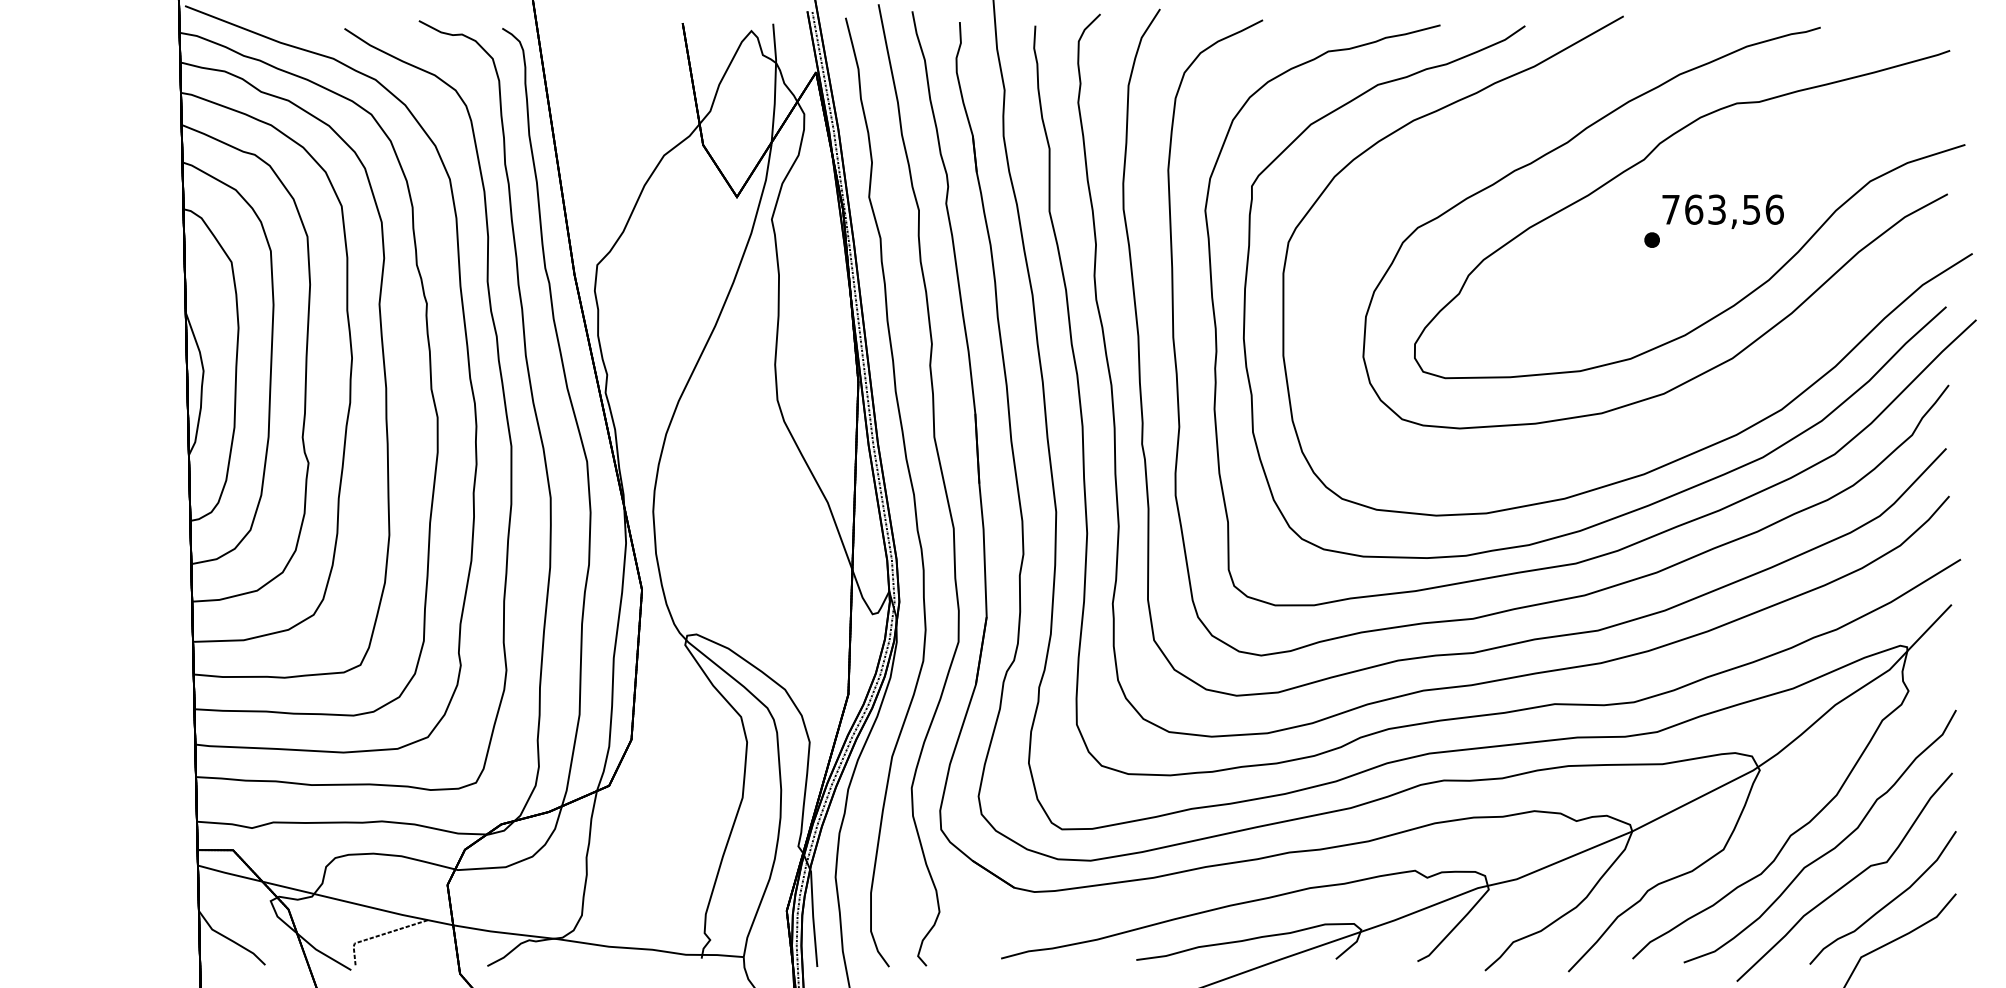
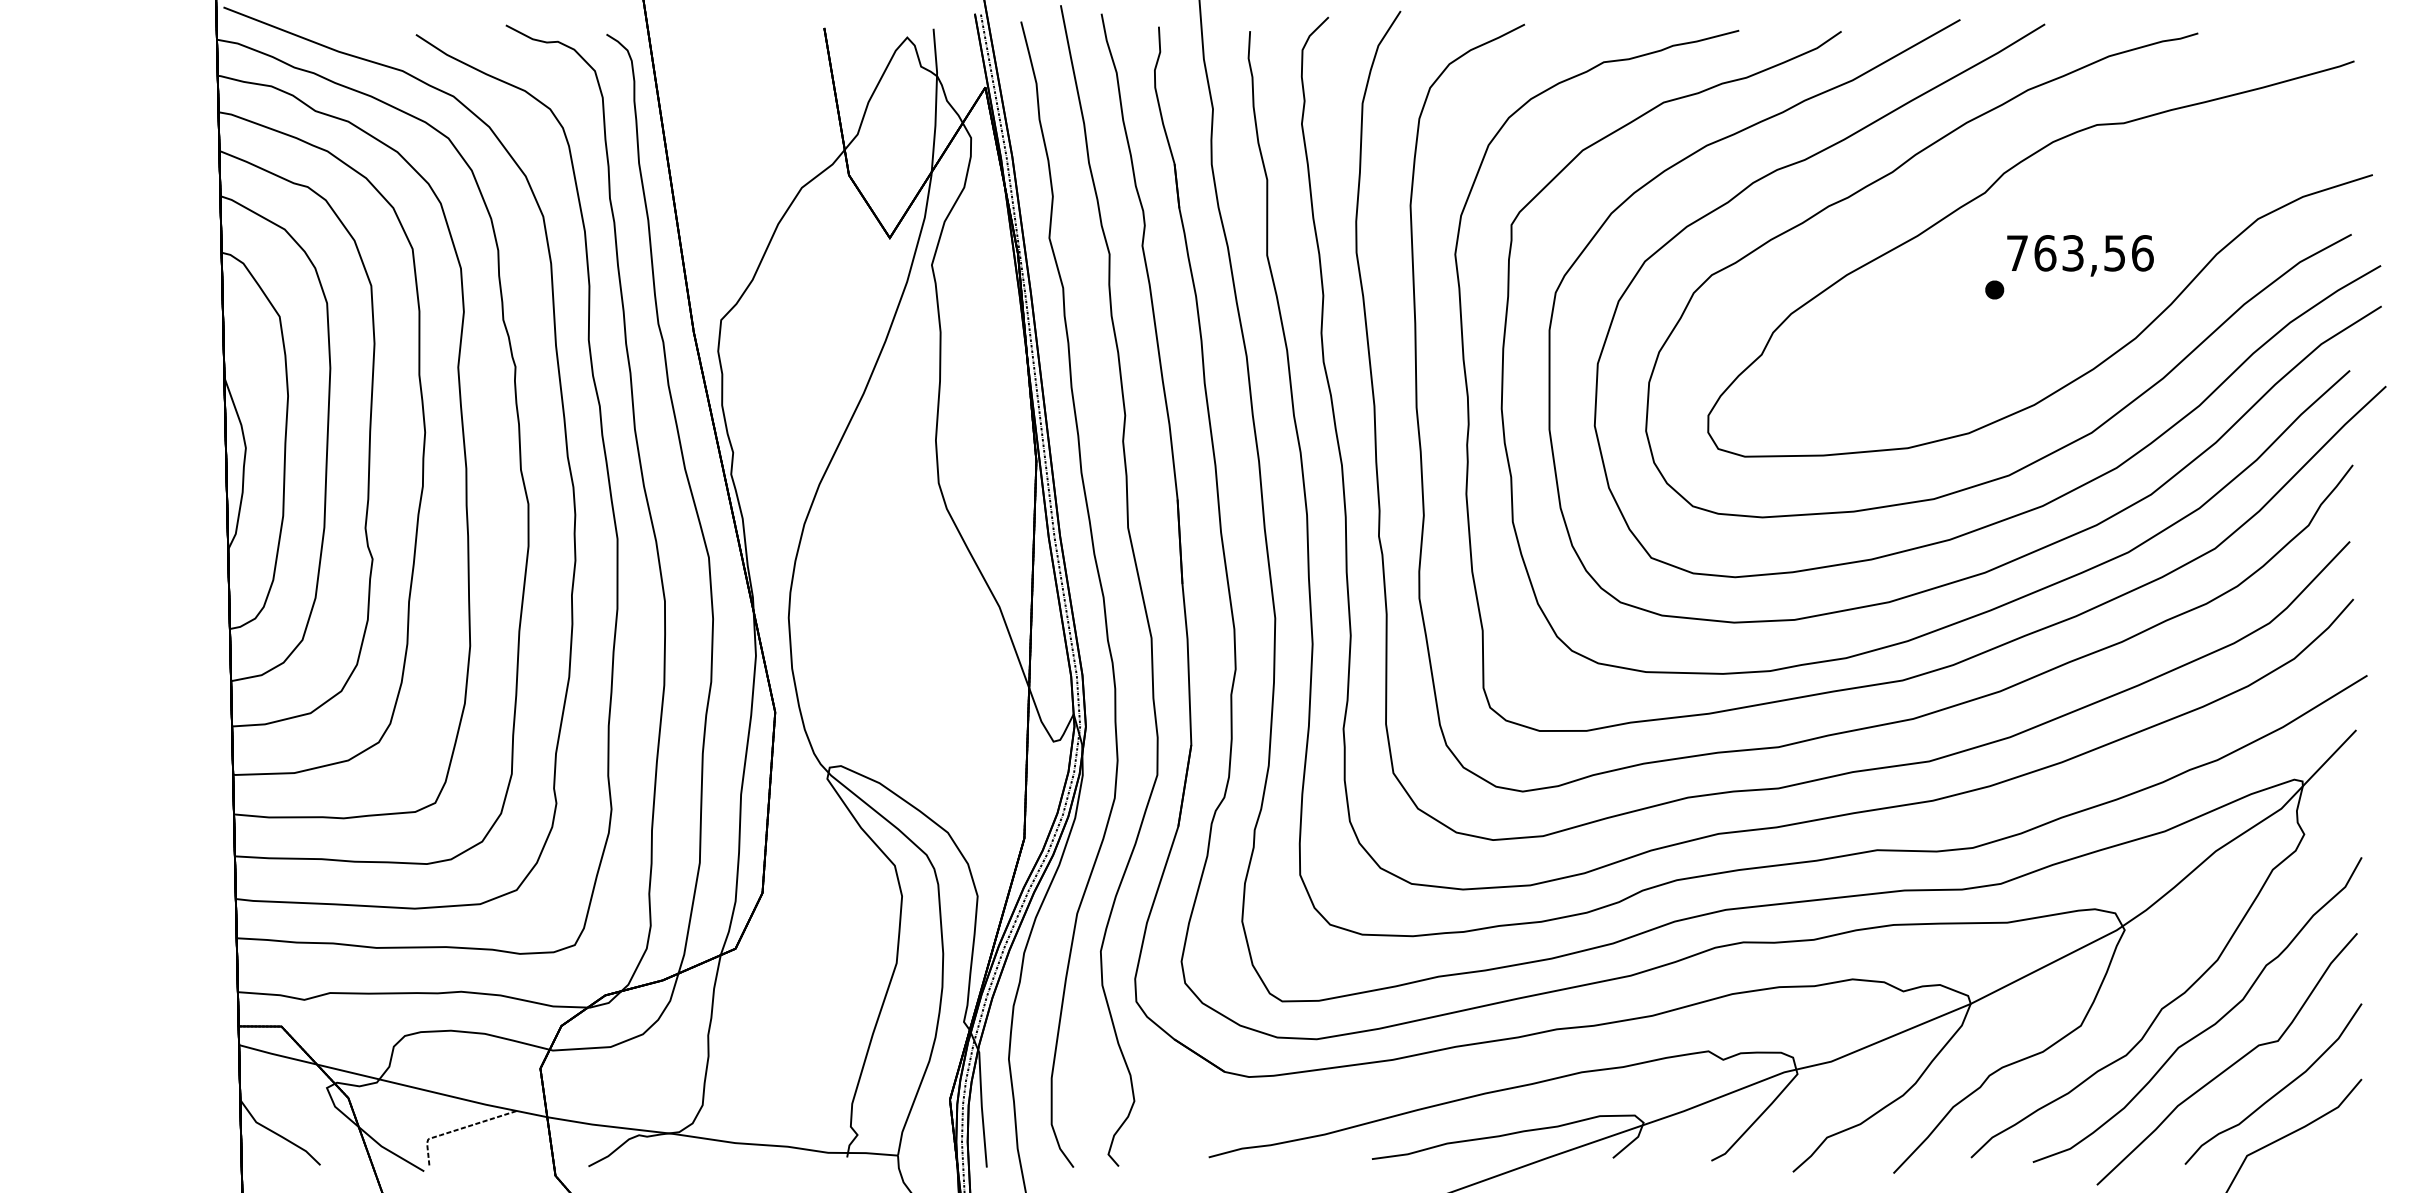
part: (1730, 397) -> (2089, 480), added

